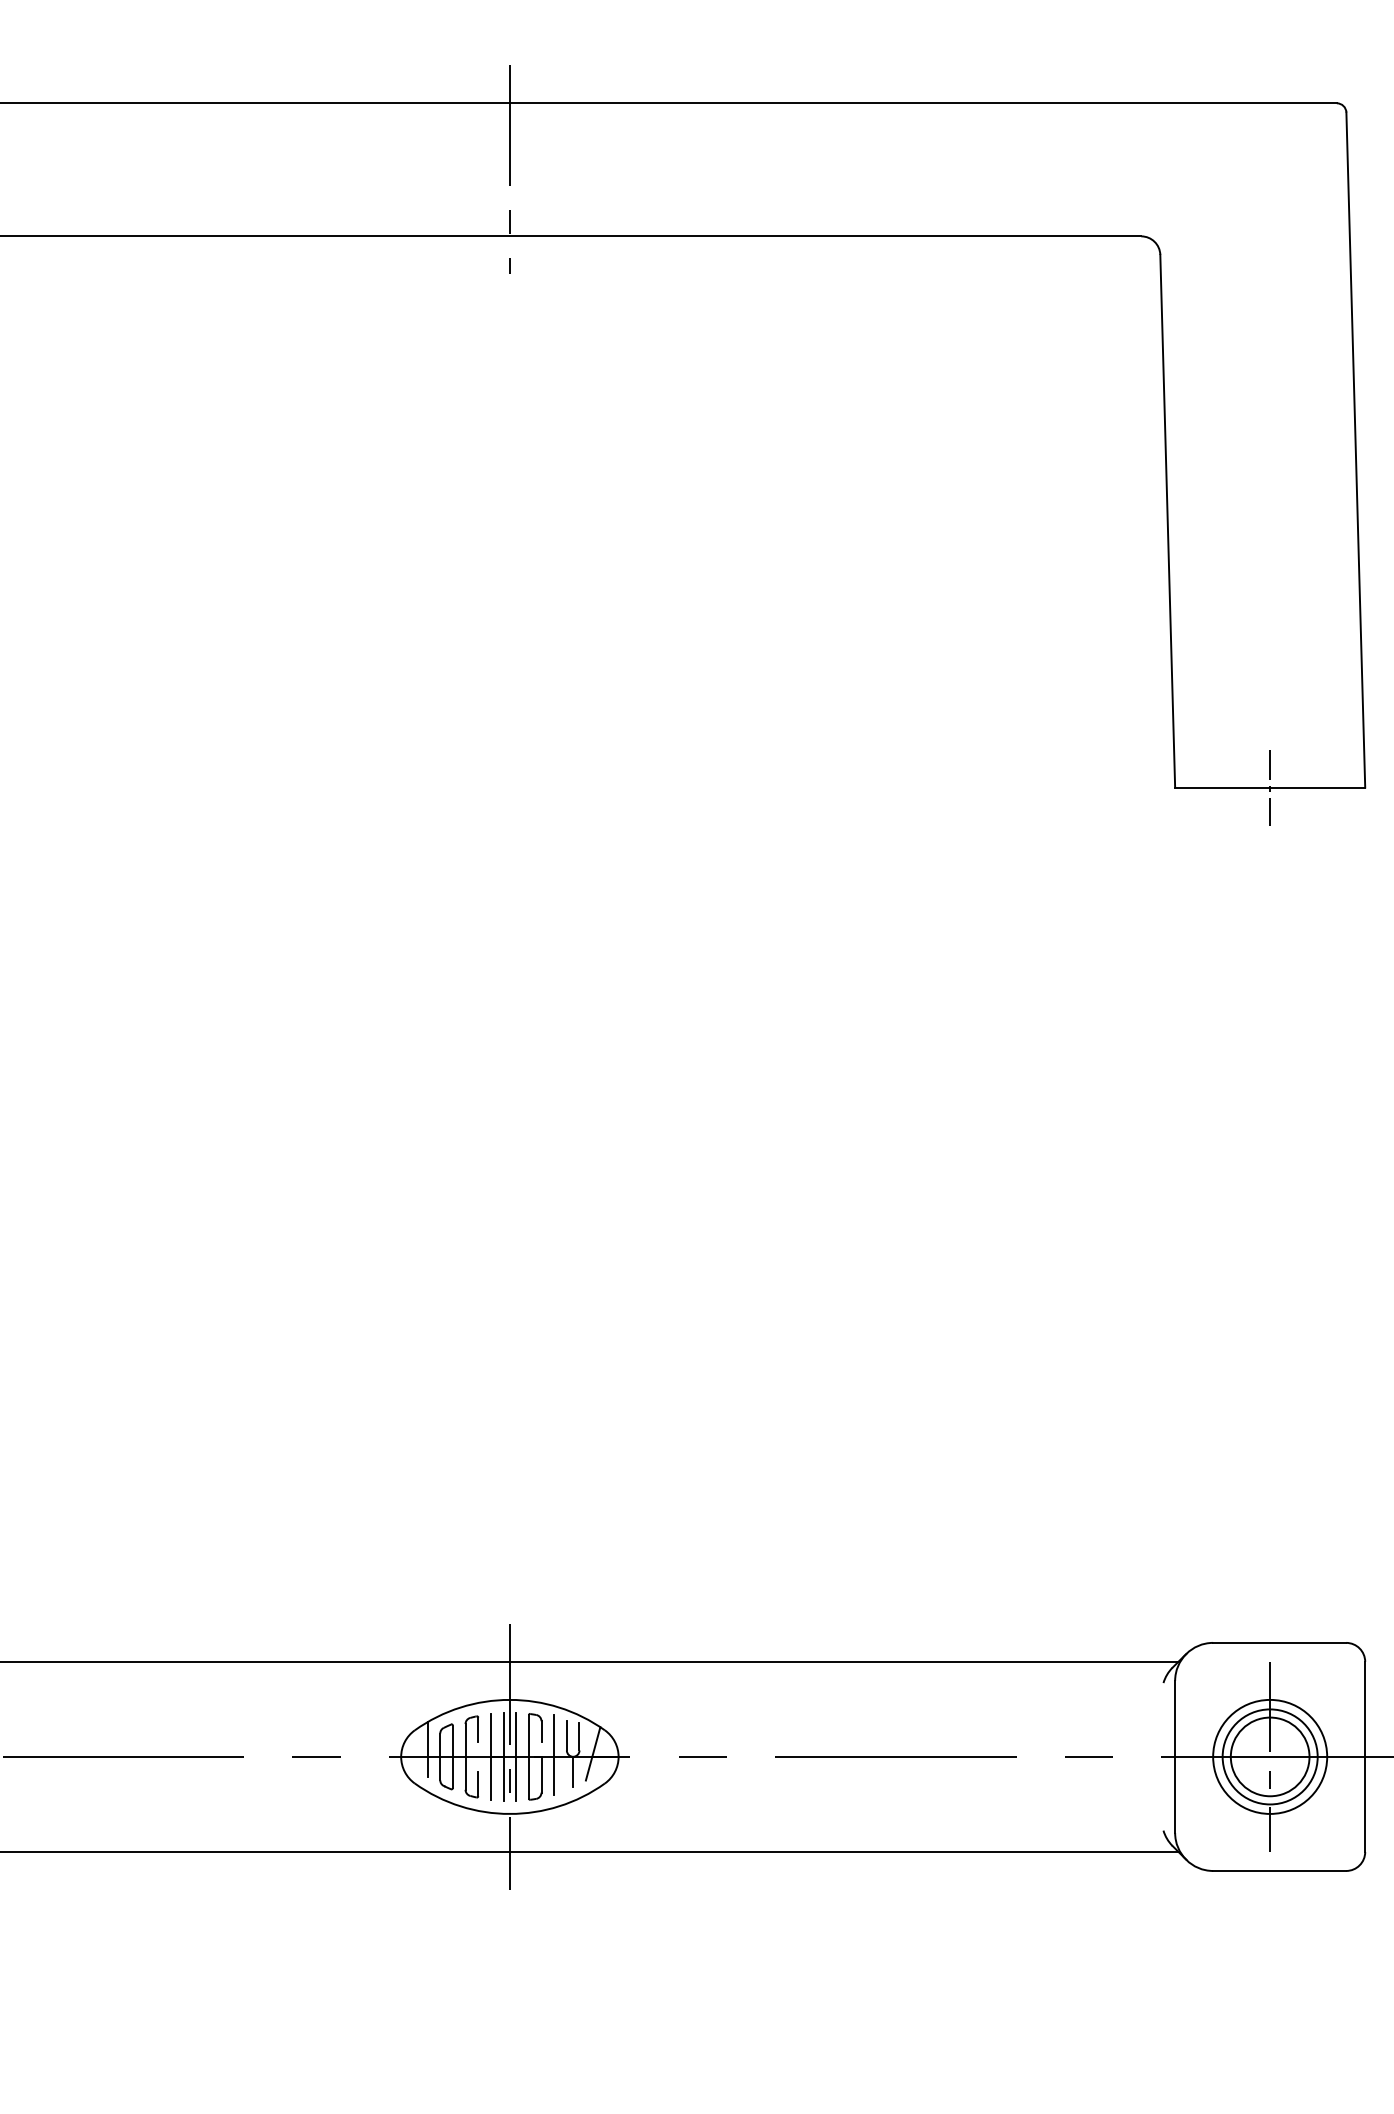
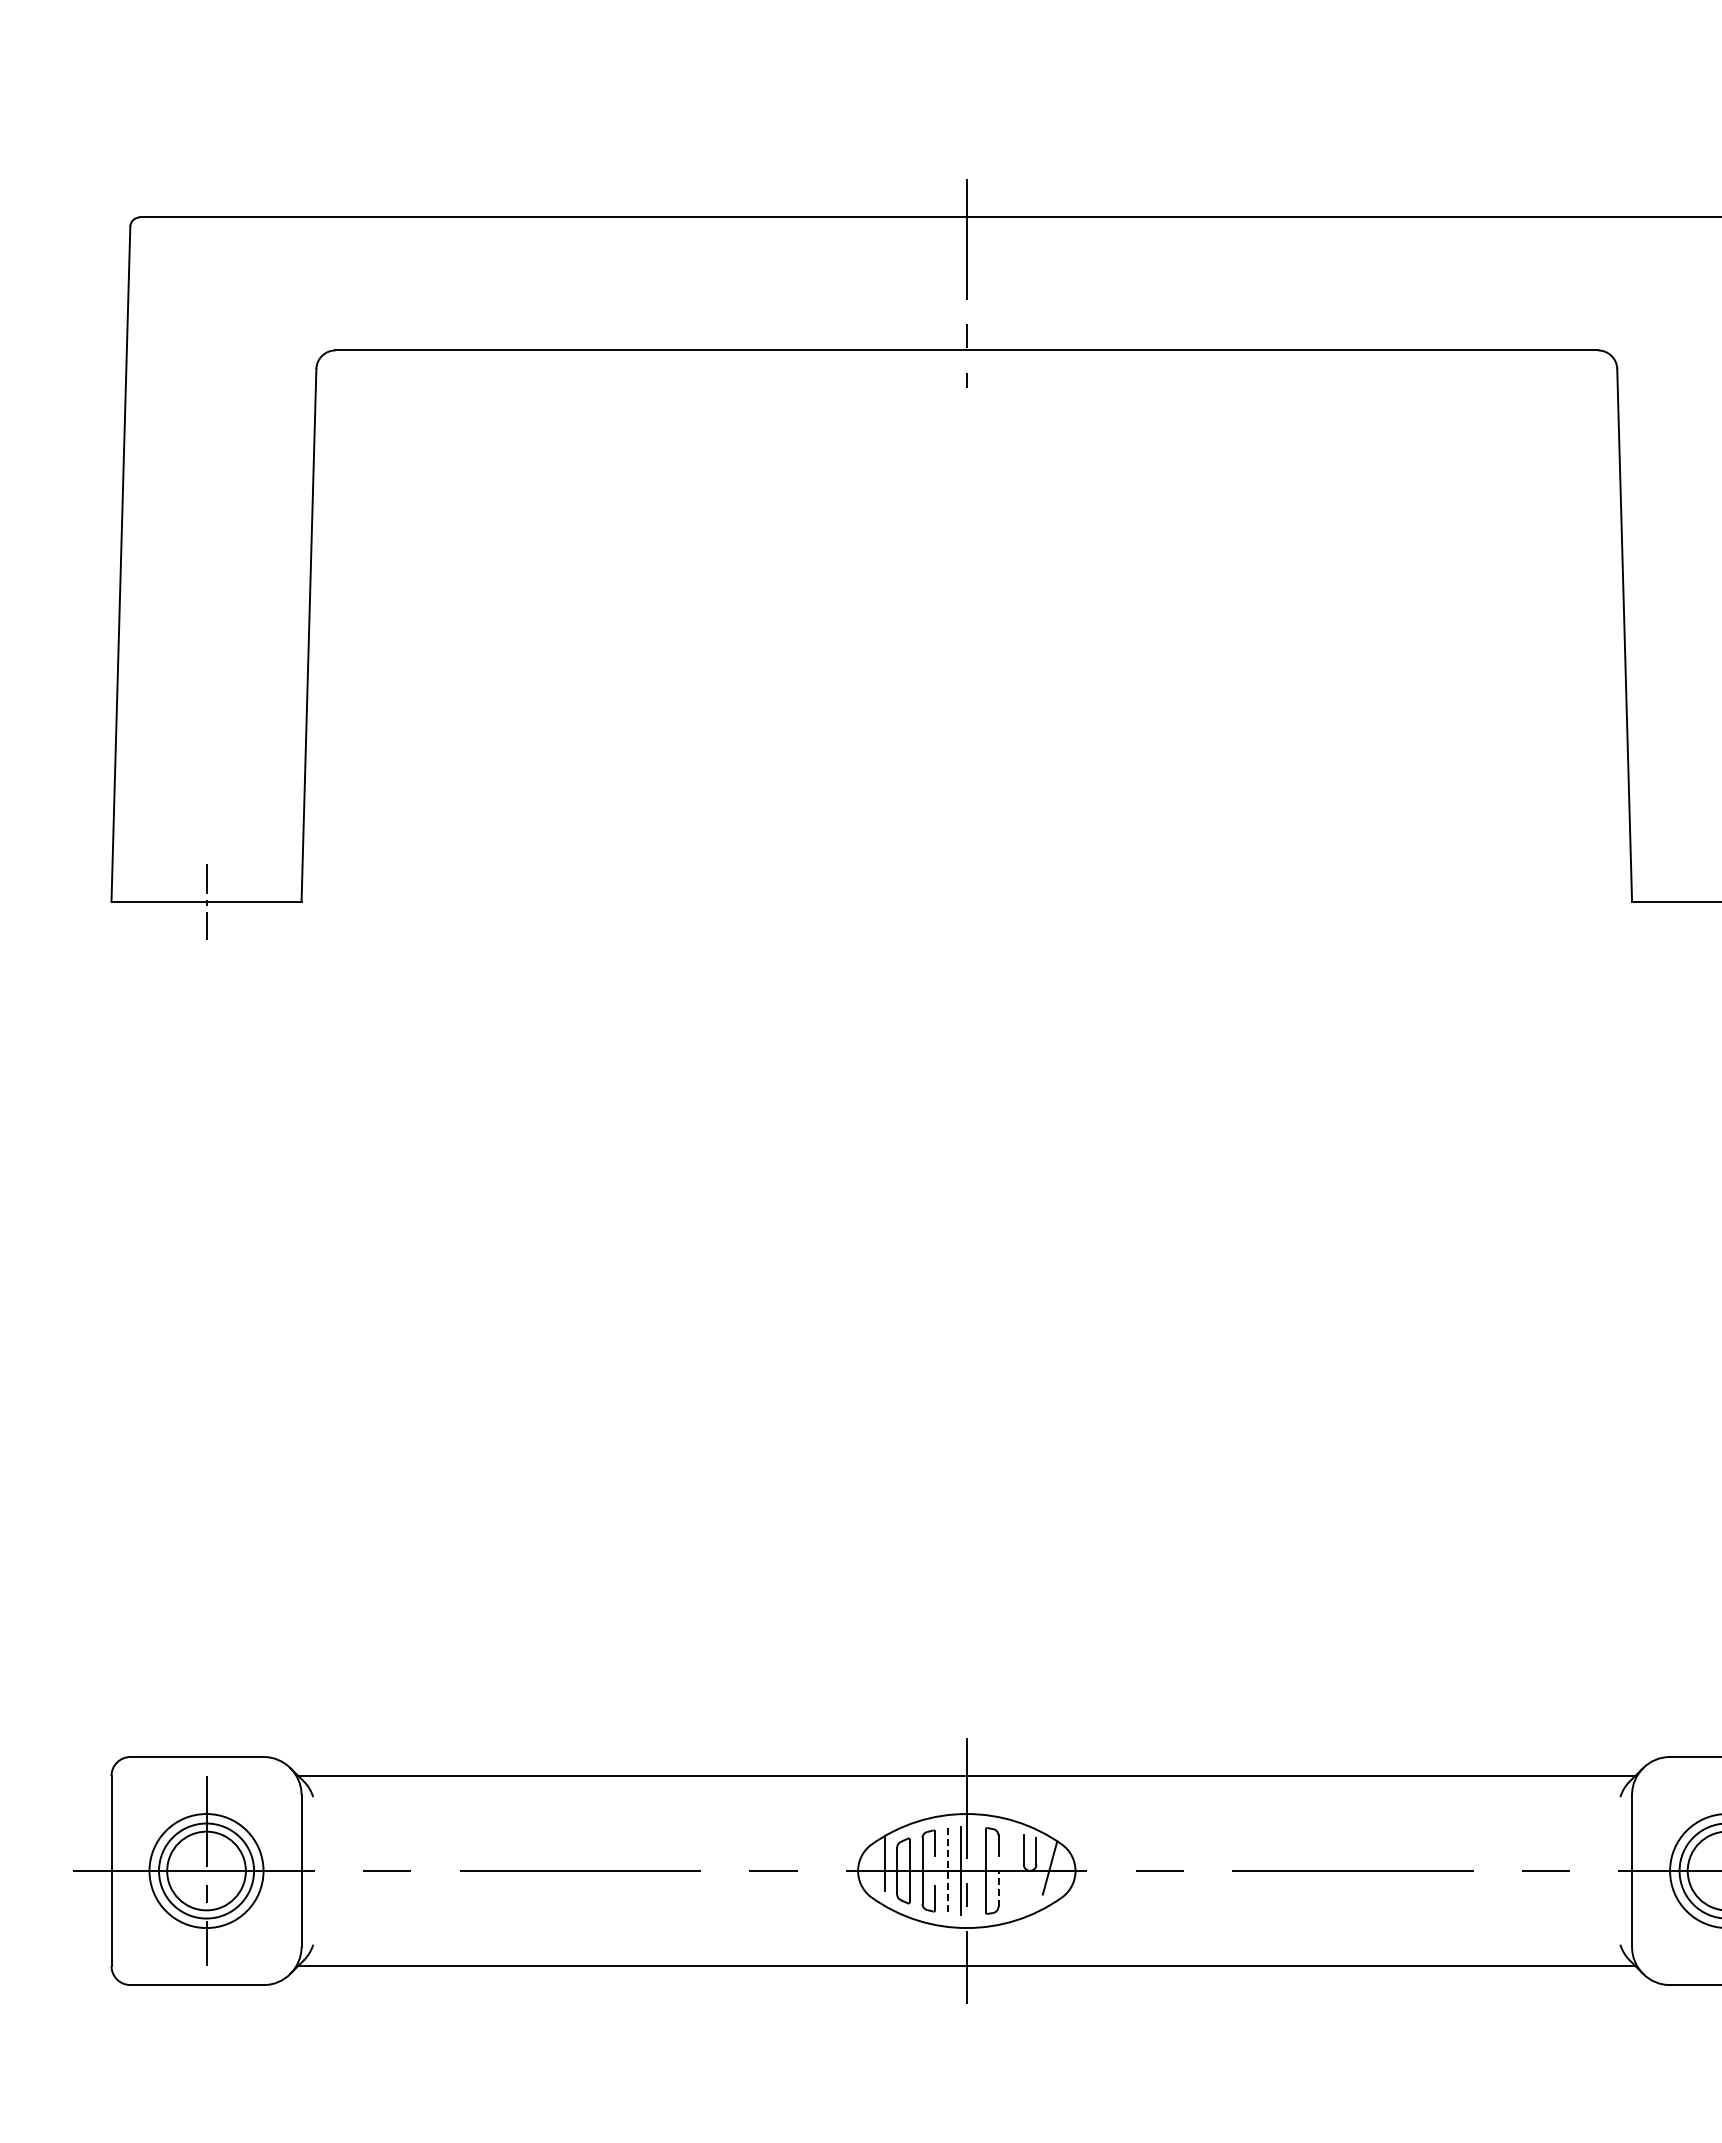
line: (554, 1754) -> (1011, 1868), removed
line: (516, 1756) -> (973, 1870), removed
line: (490, 1757) -> (947, 1871), solid -> dashed
line: (573, 1772) -> (1030, 1886), removed
line: (541, 1774) -> (998, 1888), solid -> dashed

